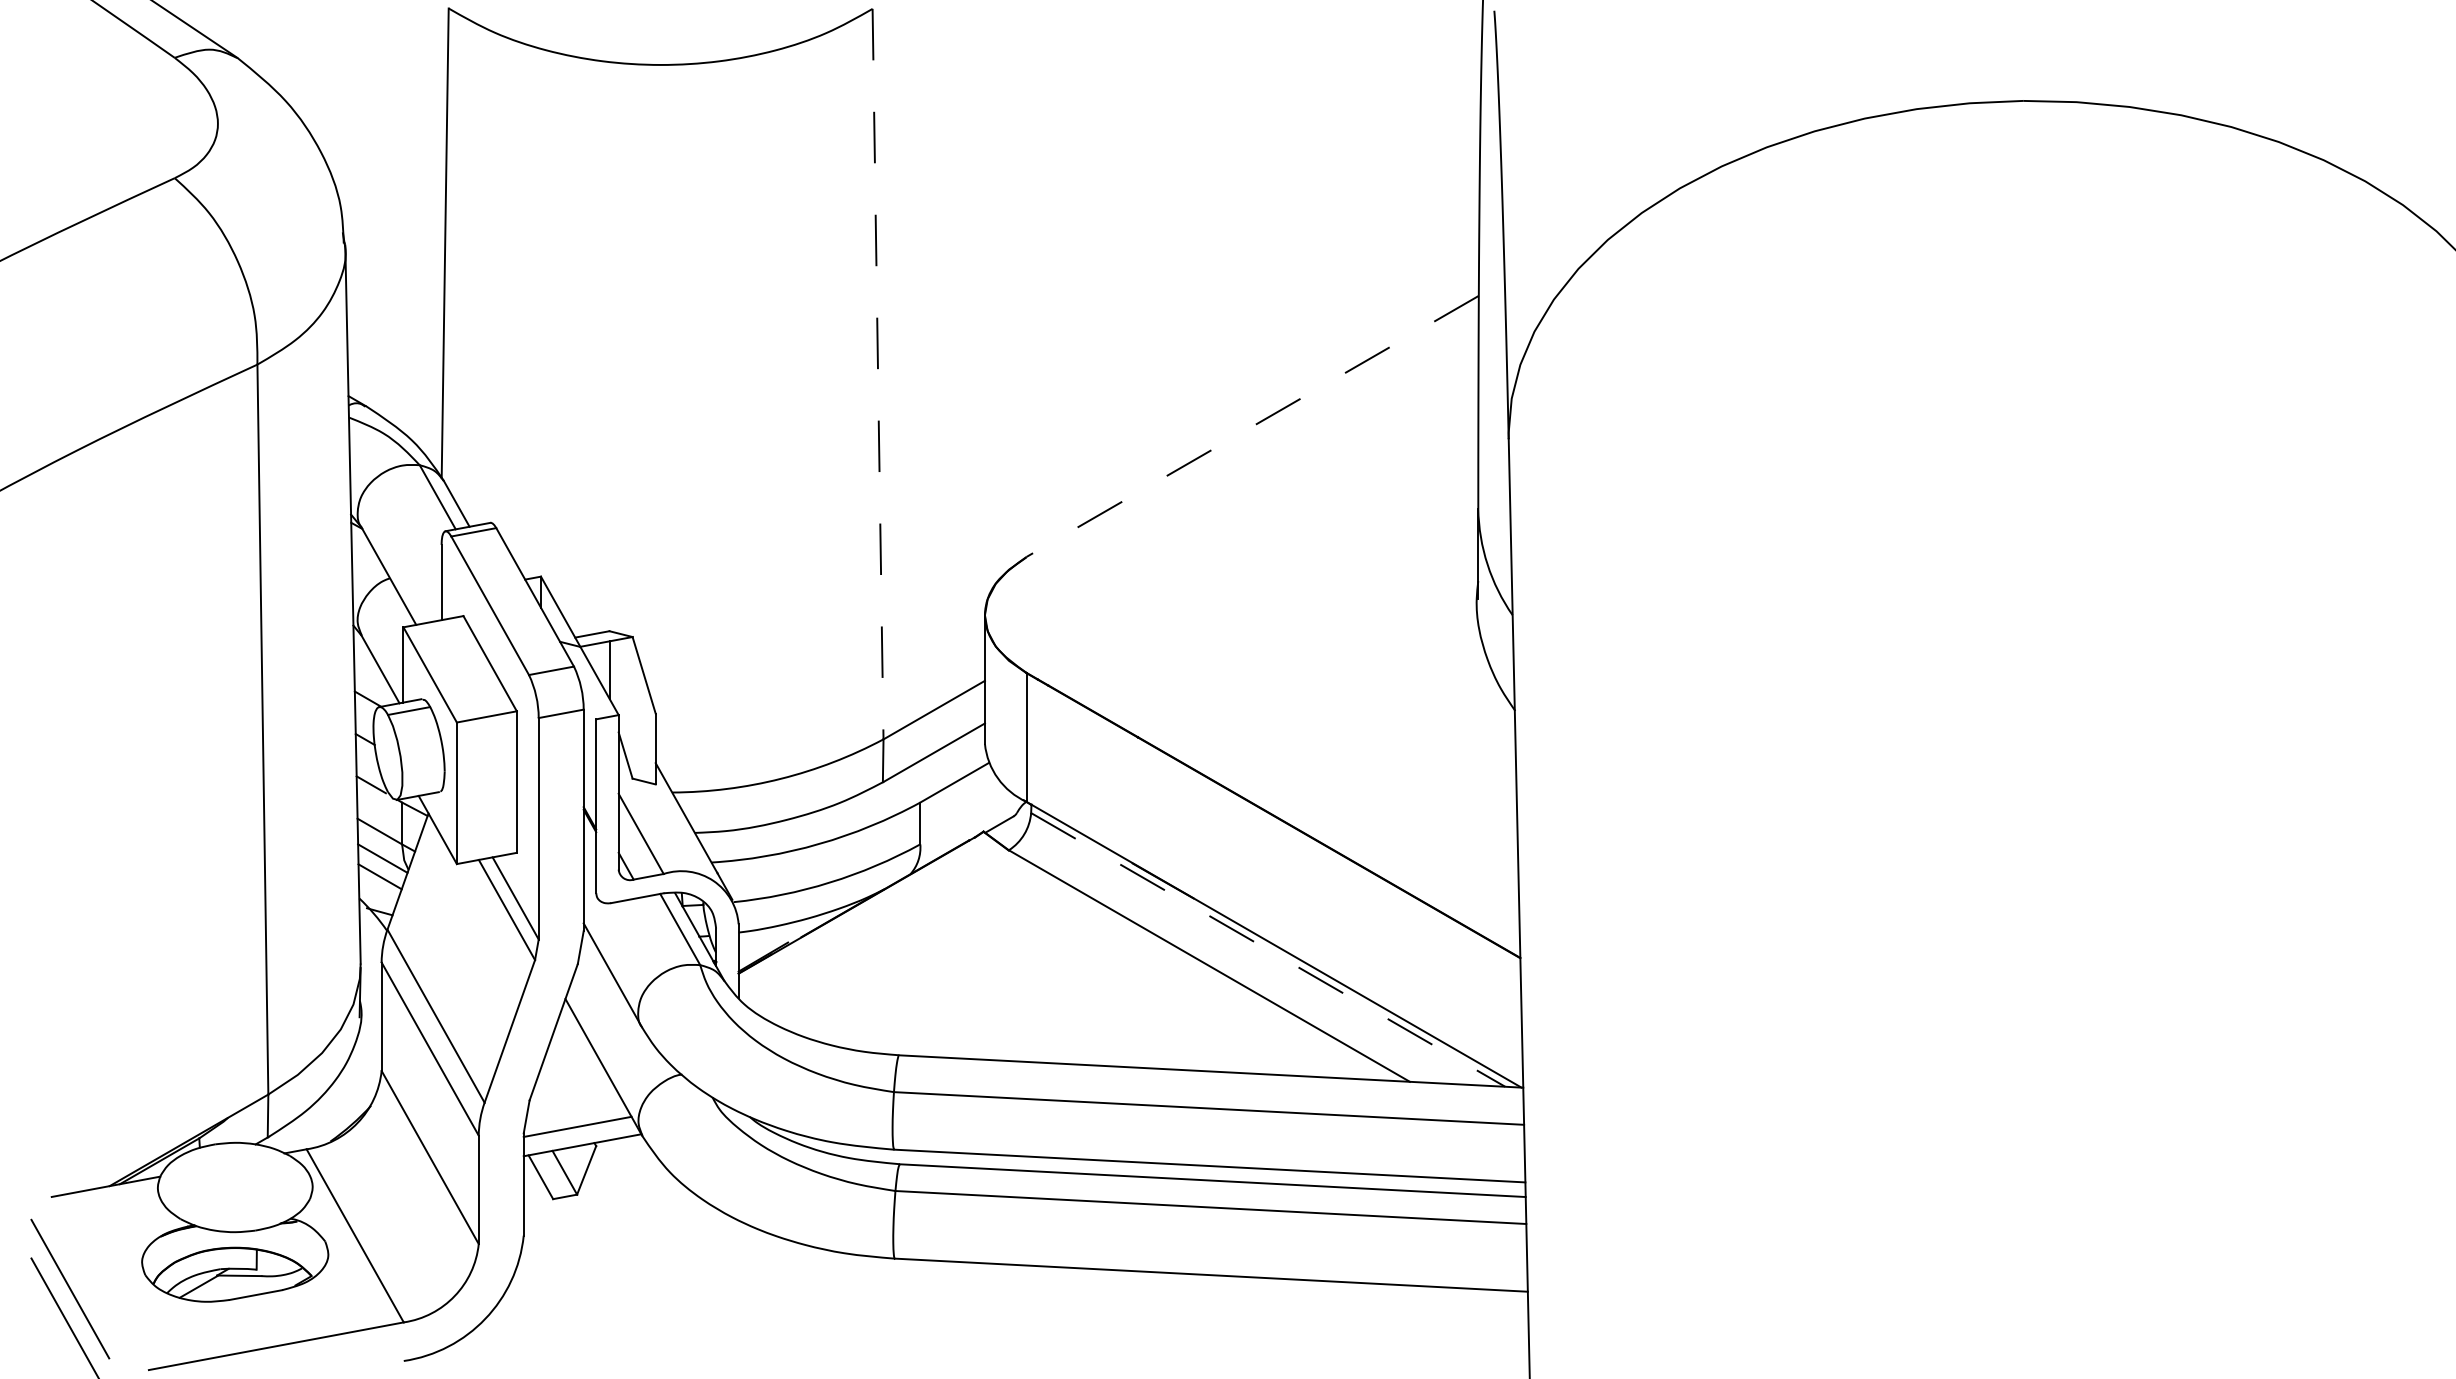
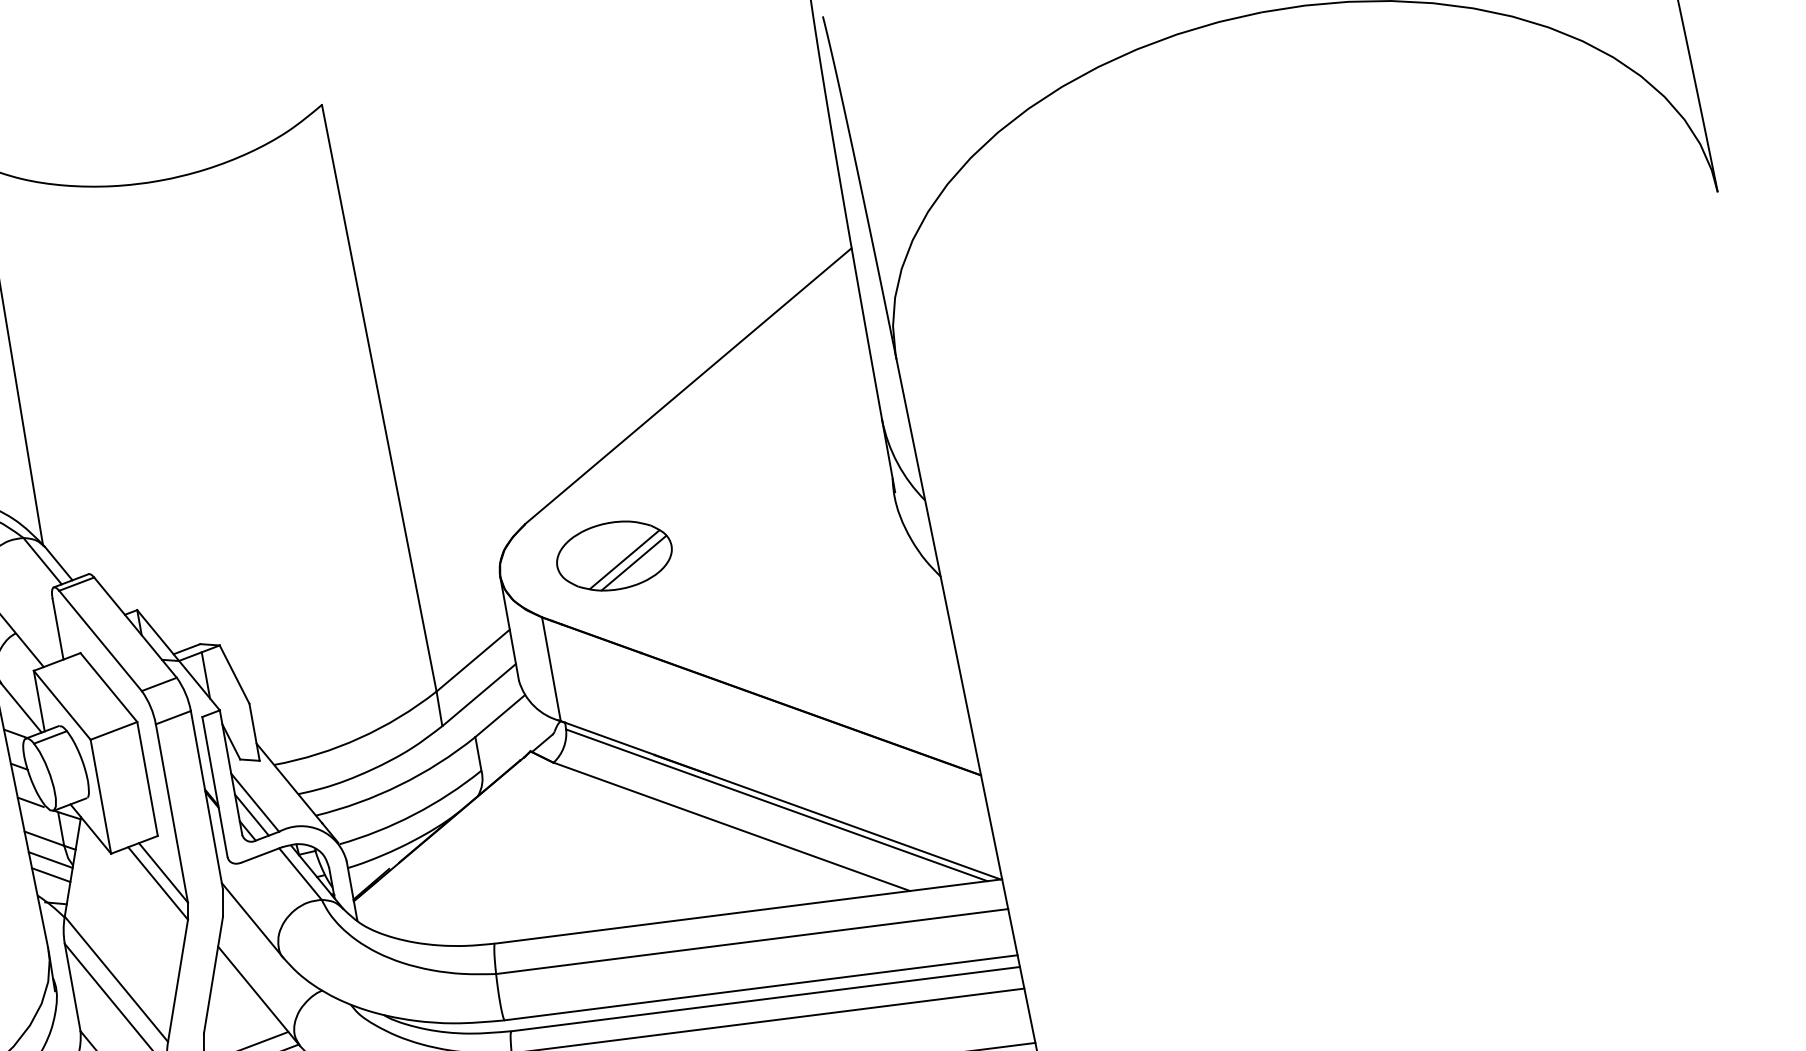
line: (878, 374) -> (379, 398), dashed -> solid
line: (1252, 426) -> (688, 386), dashed -> solid
part: (1126, 614) -> (614, 555), added
line: (634, 847) -> (251, 814), added
line: (1268, 949) -> (777, 804), dashed -> solid

